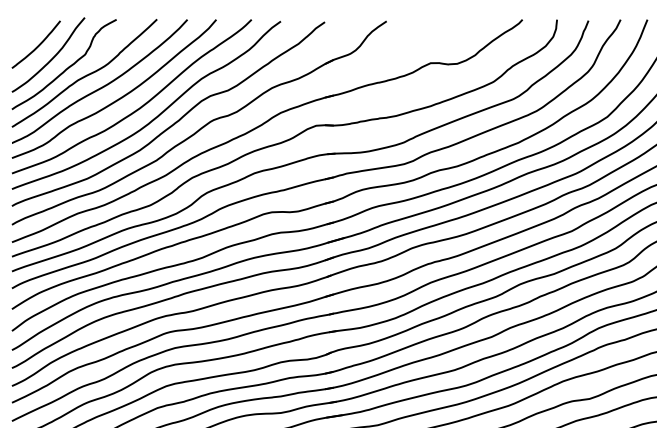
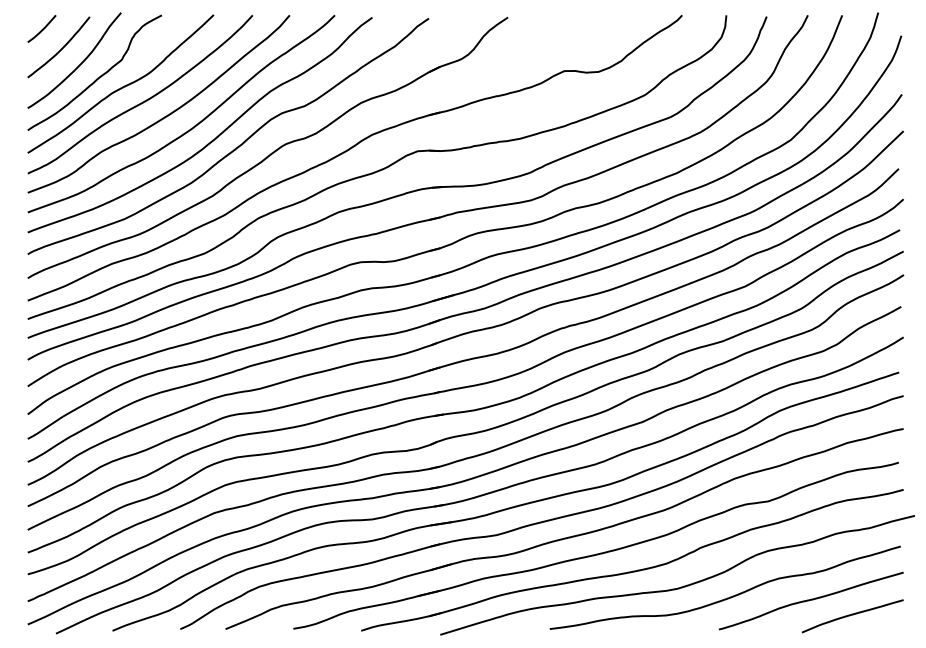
curve: (23, 29) -> (42, 28), added

